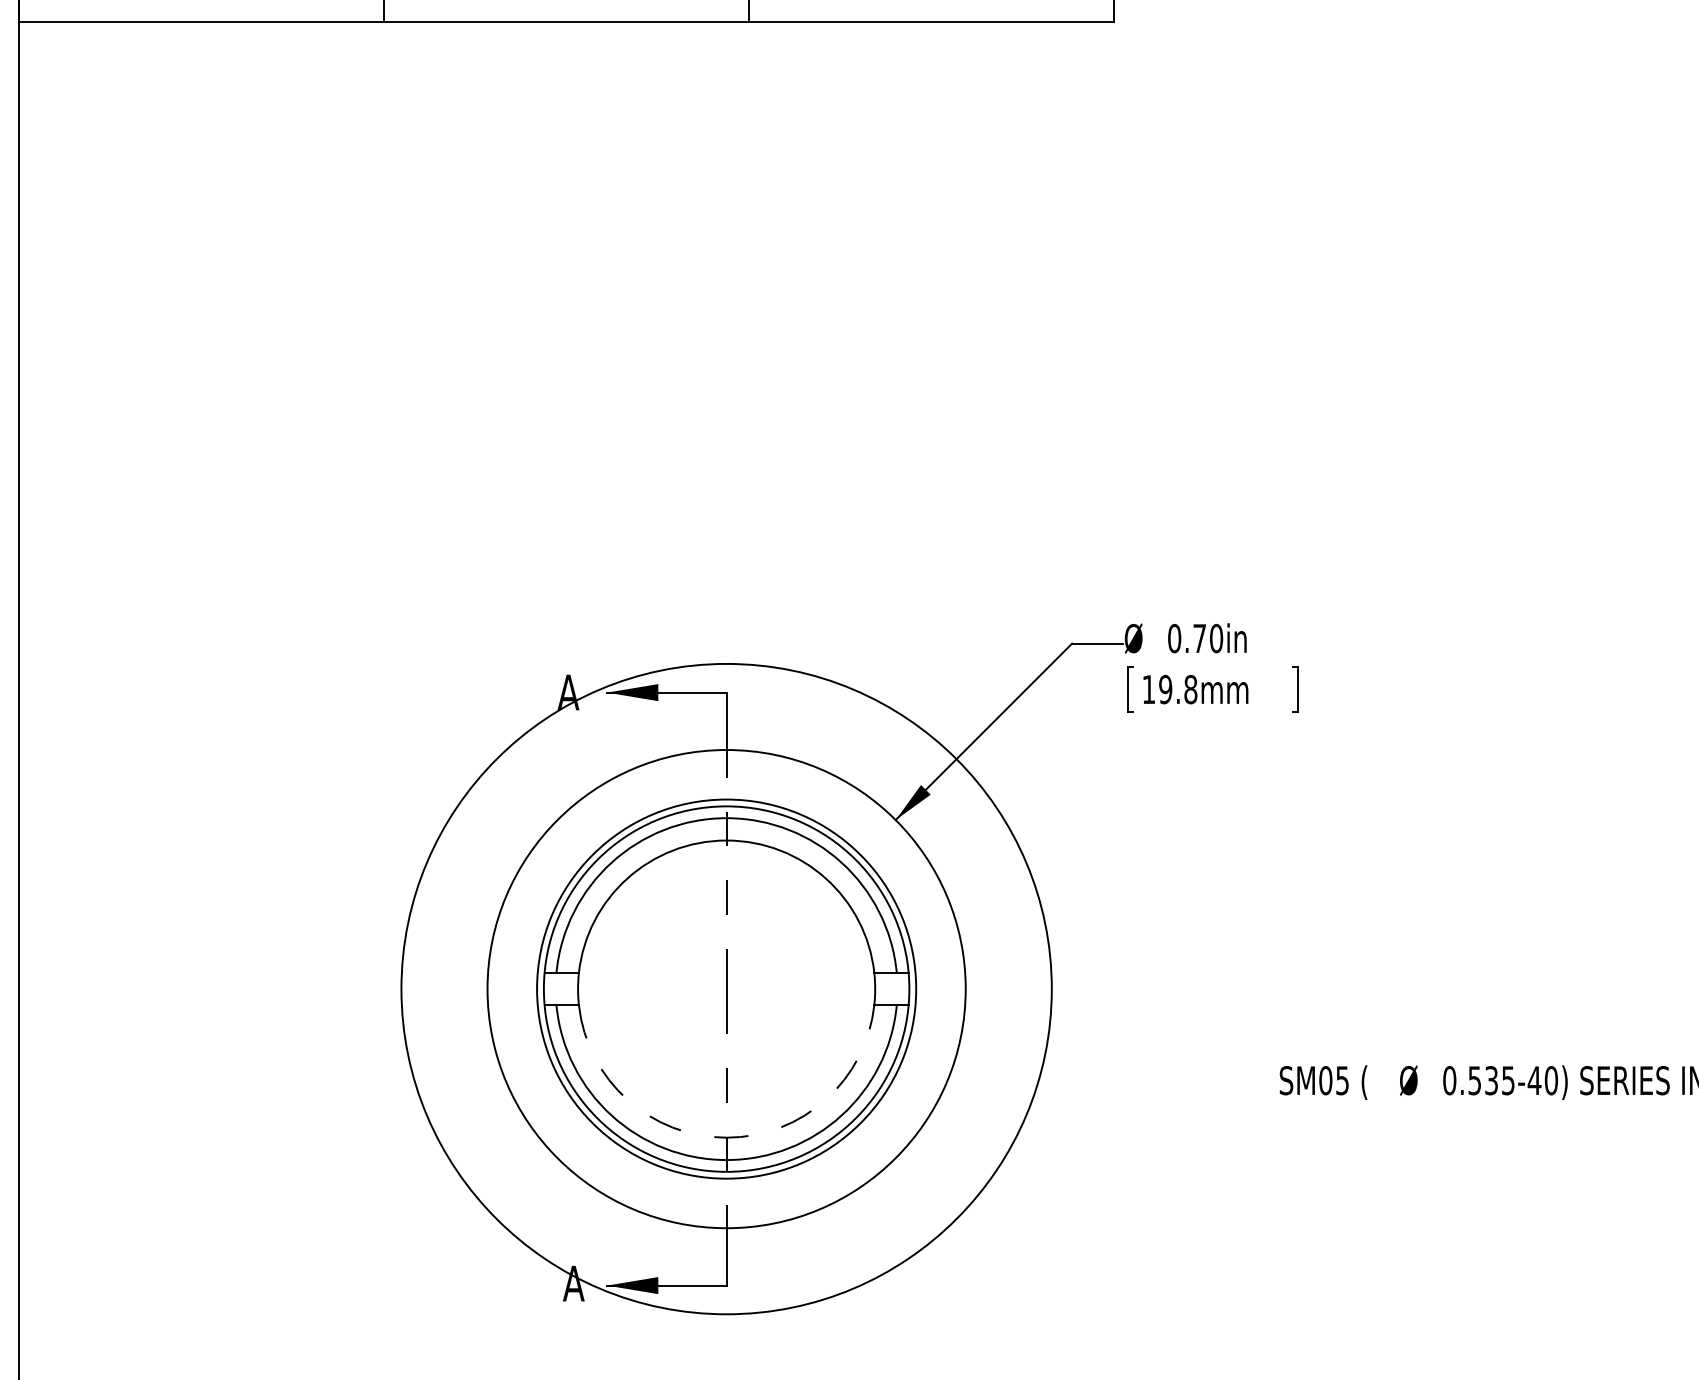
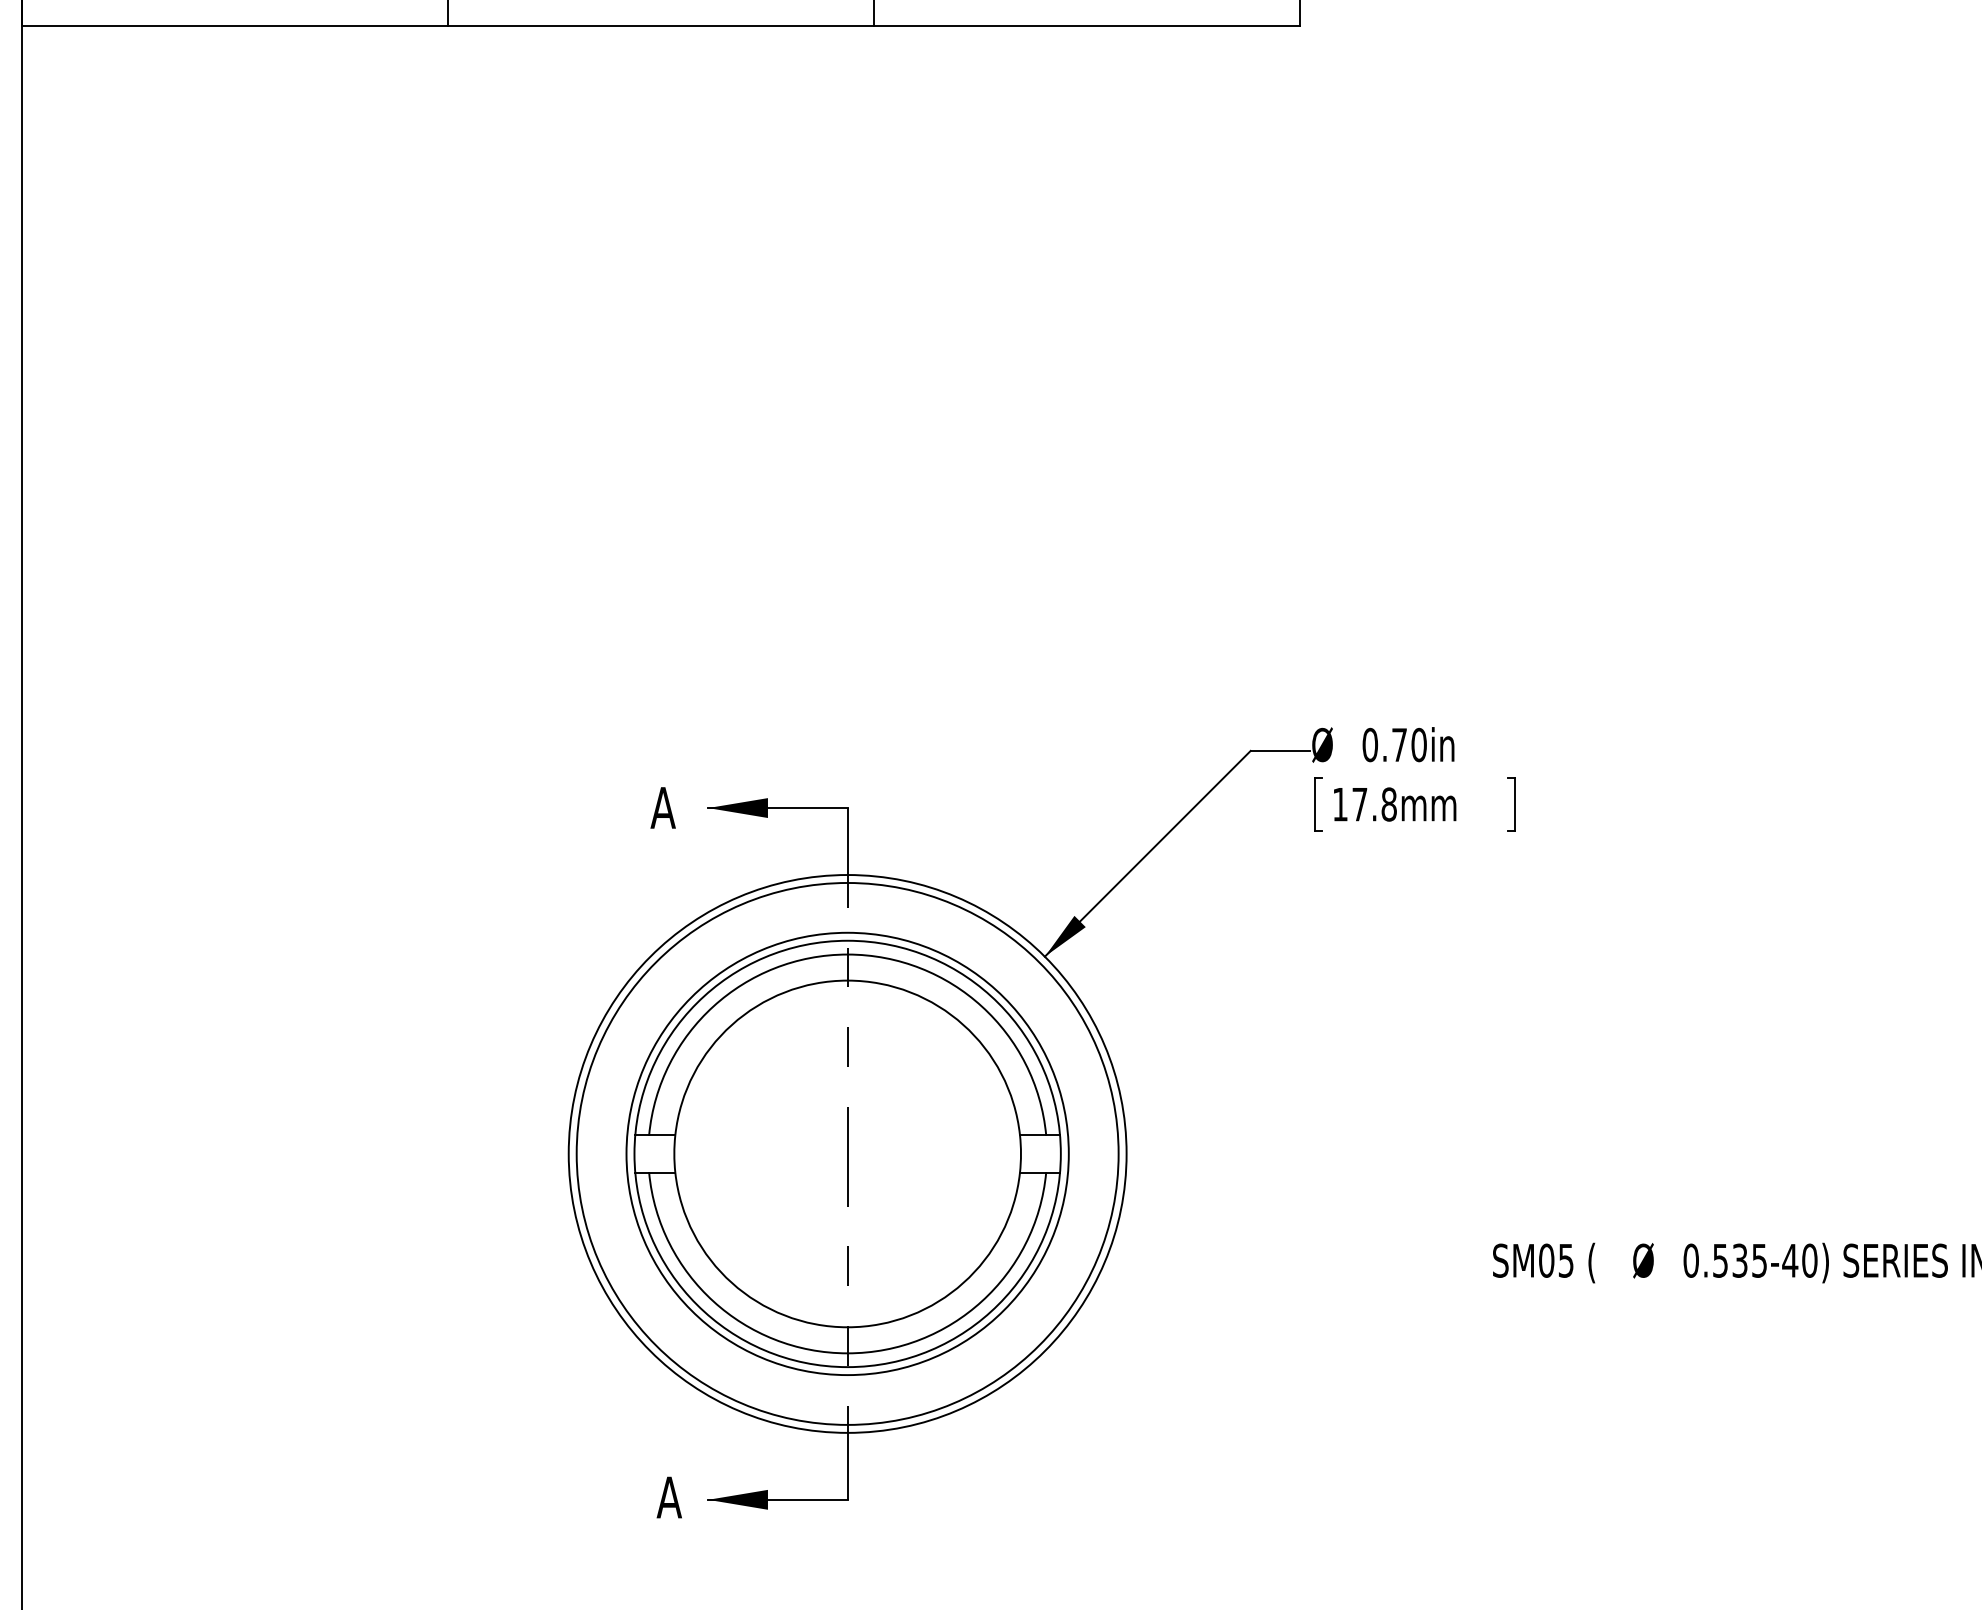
text: (1165, 689) -> (1359, 804), 19.8mm -> 17.8mm
circle: (726, 988) -> (847, 1153), size x0.71
arc: (726, 1137) -> (847, 1327), dashed -> solid

